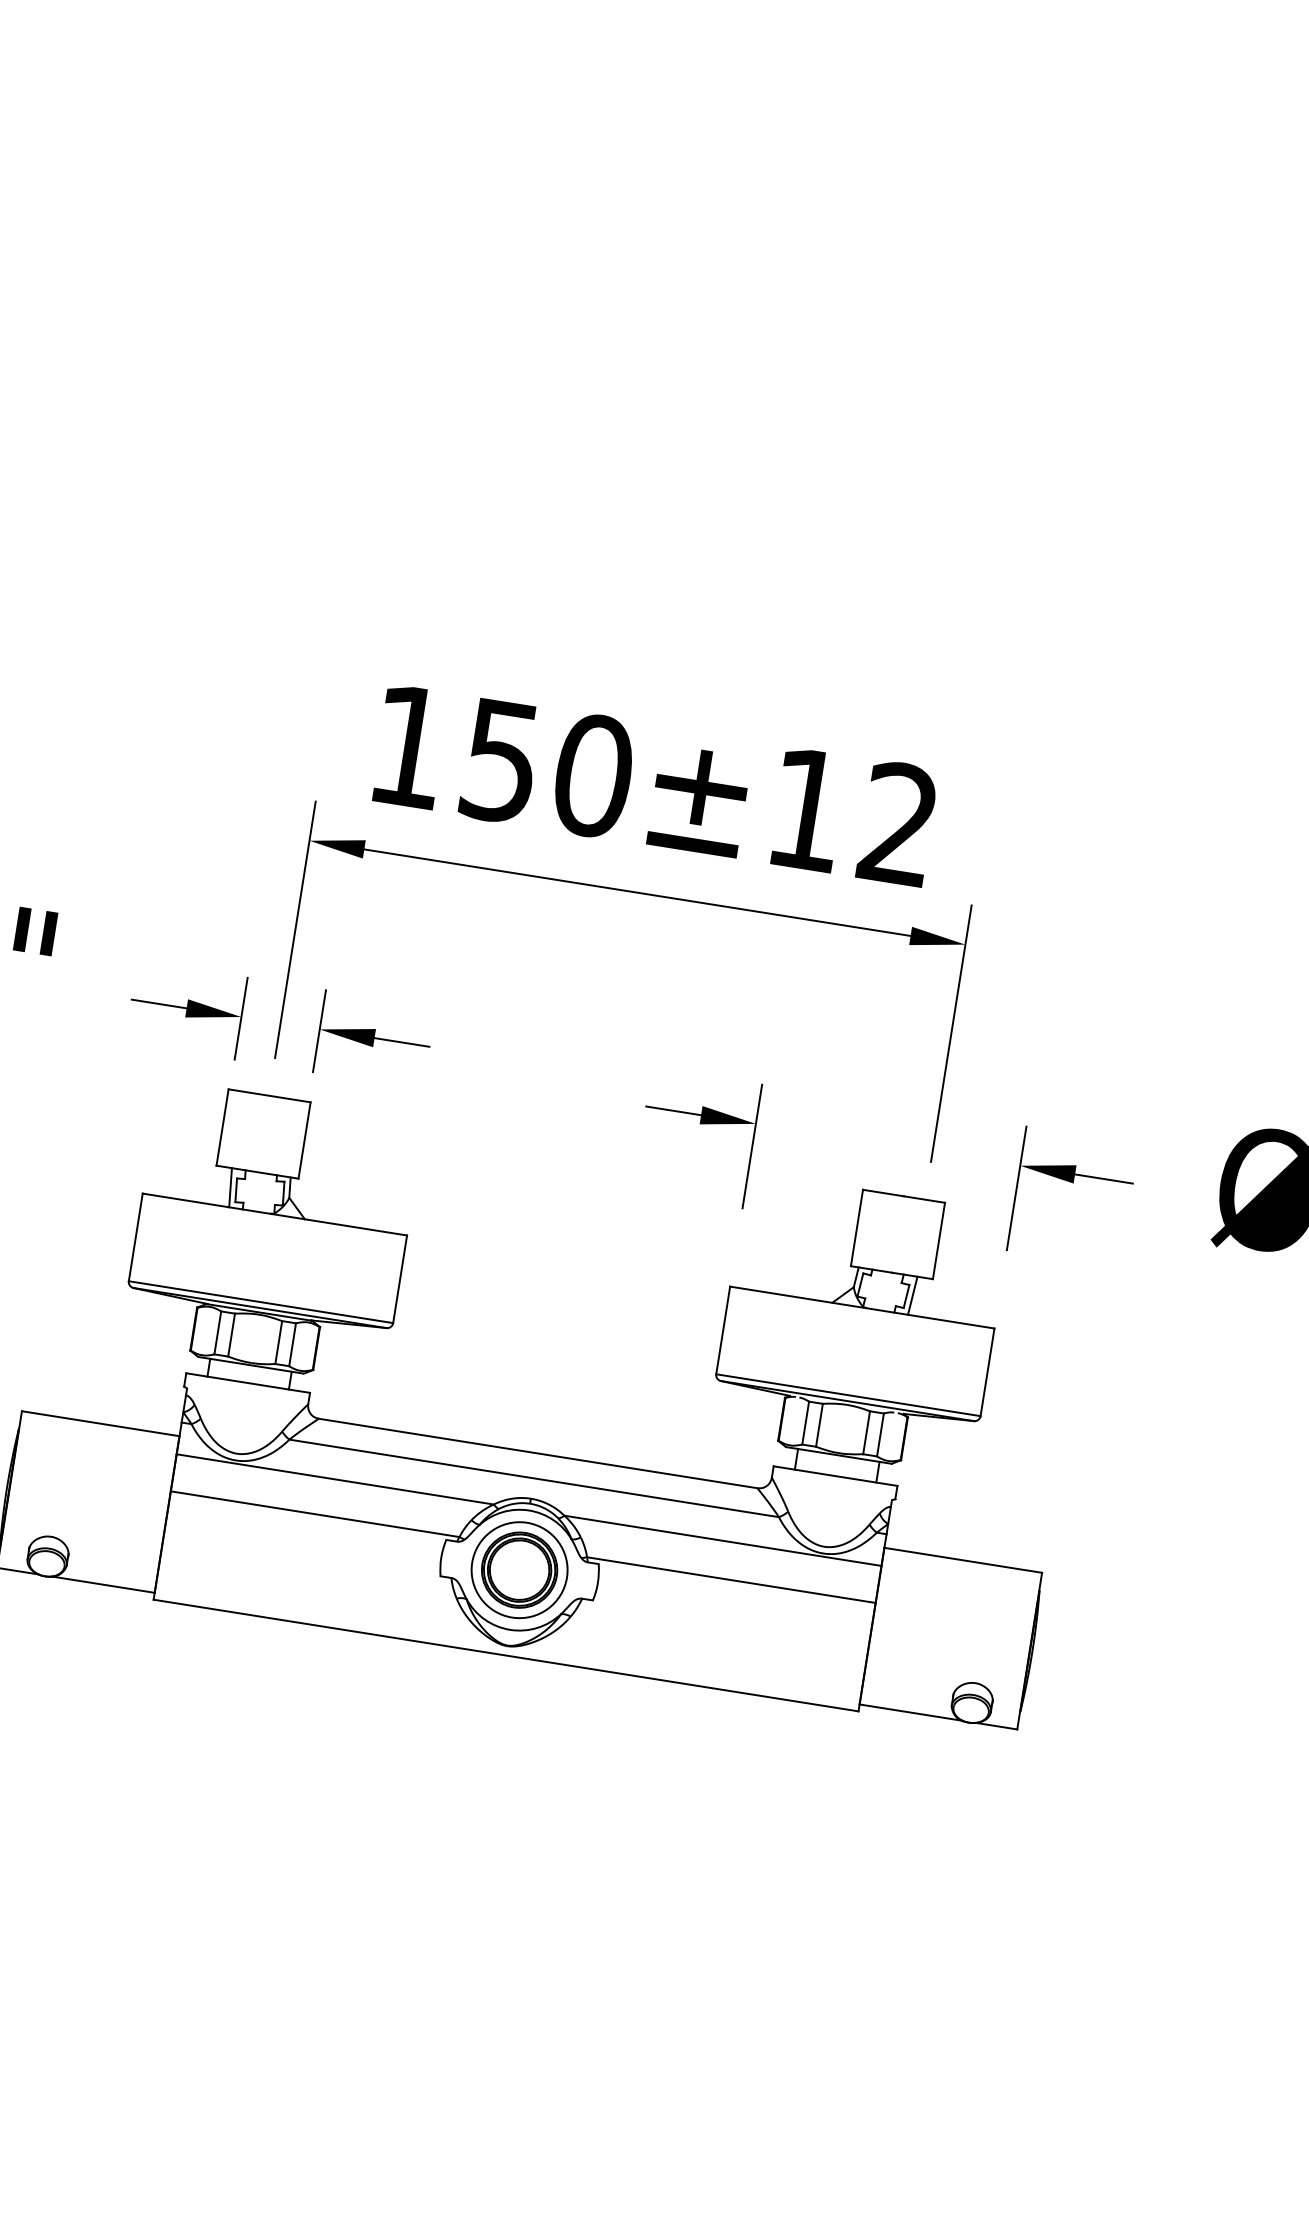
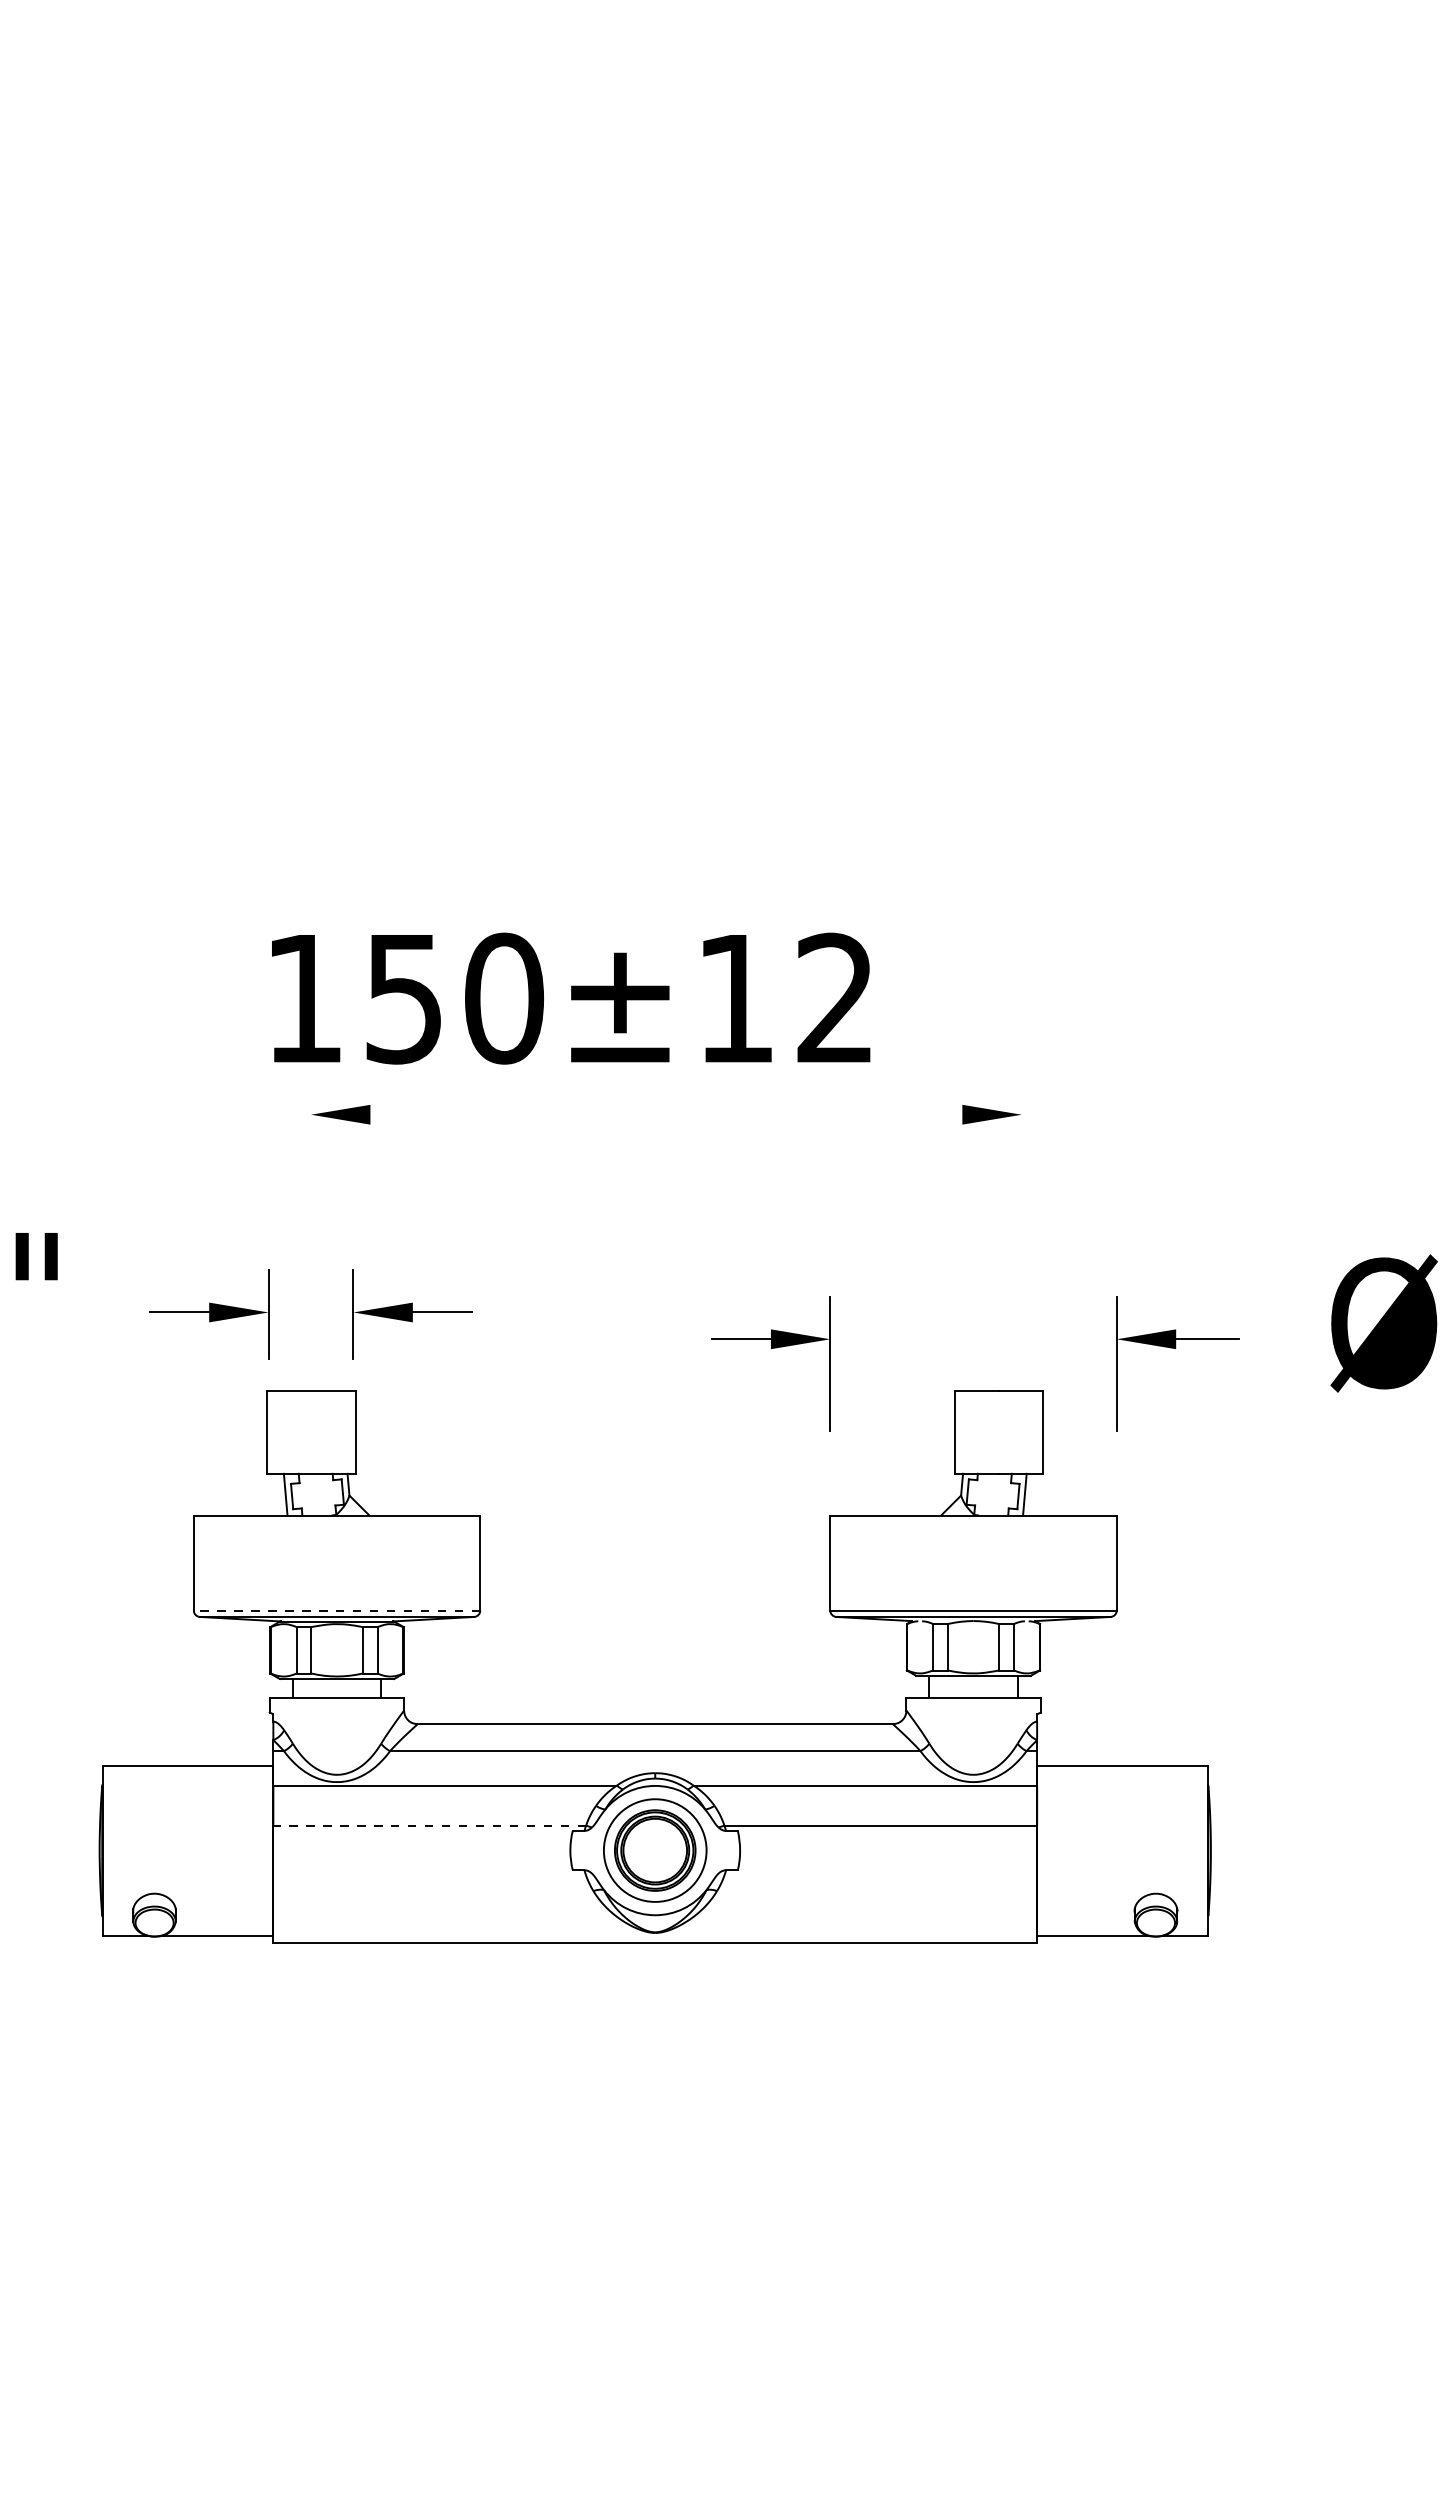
text: (655, 785) -> (571, 998), moved
line: (637, 892) -> (666, 1114), removed
line: (295, 930) -> (311, 1211), removed
line: (951, 1033) -> (1021, 1211), removed
line: (260, 1302) -> (336, 1610), solid -> dashed
line: (314, 1514) -> (429, 1825), solid -> dashed

